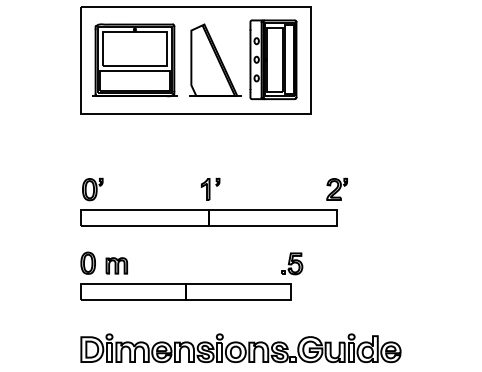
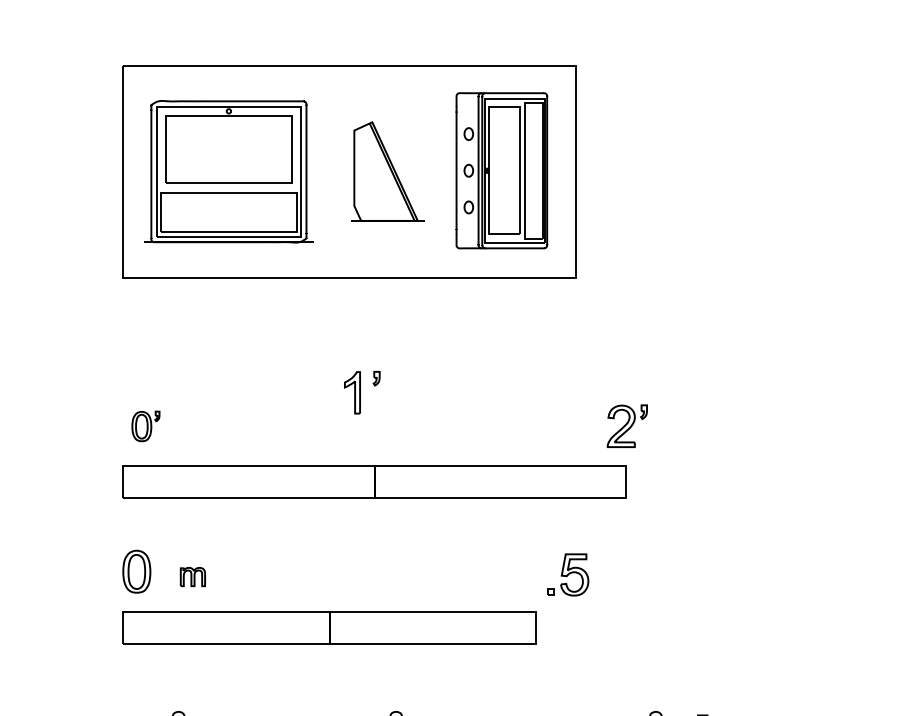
part: (215, 59) -> (387, 170), size x0.7
part: (210, 188) -> (362, 390), moved
part: (92, 189) -> (145, 426), size x0.7
part: (292, 263) -> (568, 574), moved
part: (116, 265) -> (192, 576), size x0.6

